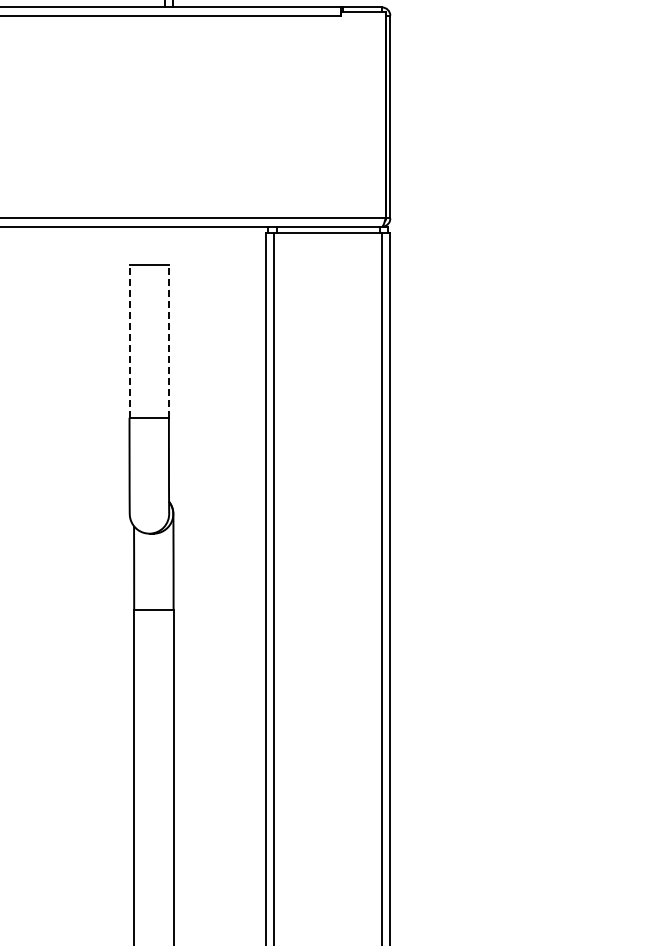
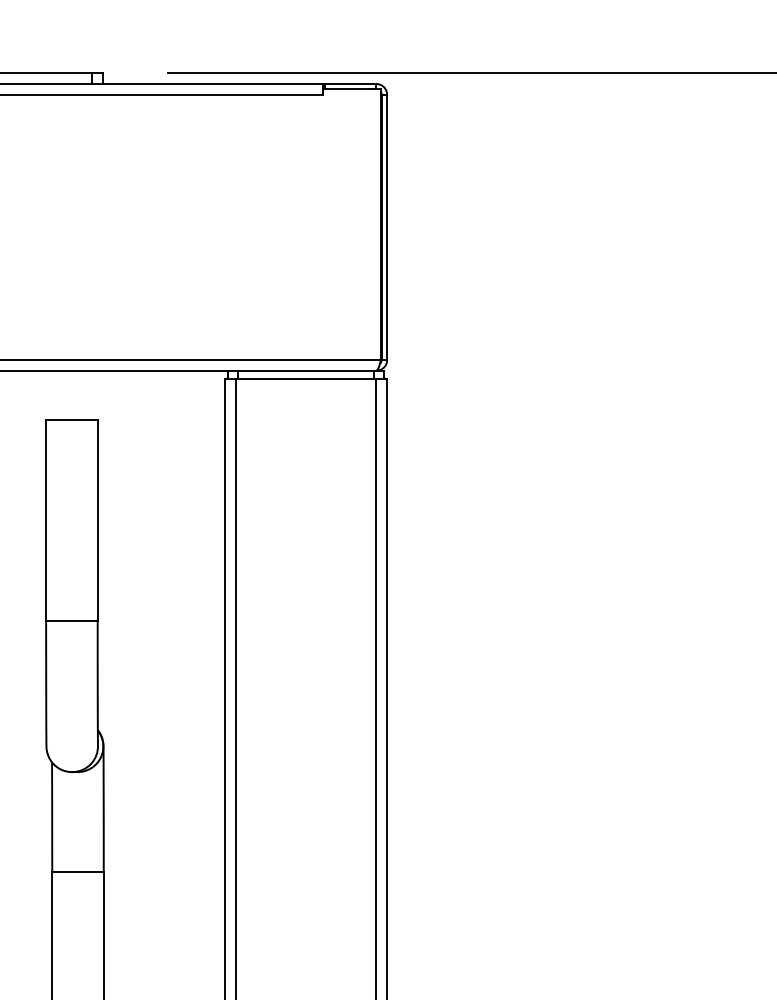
line: (129, 341) -> (46, 520), dashed -> solid
line: (168, 341) -> (97, 520), dashed -> solid

